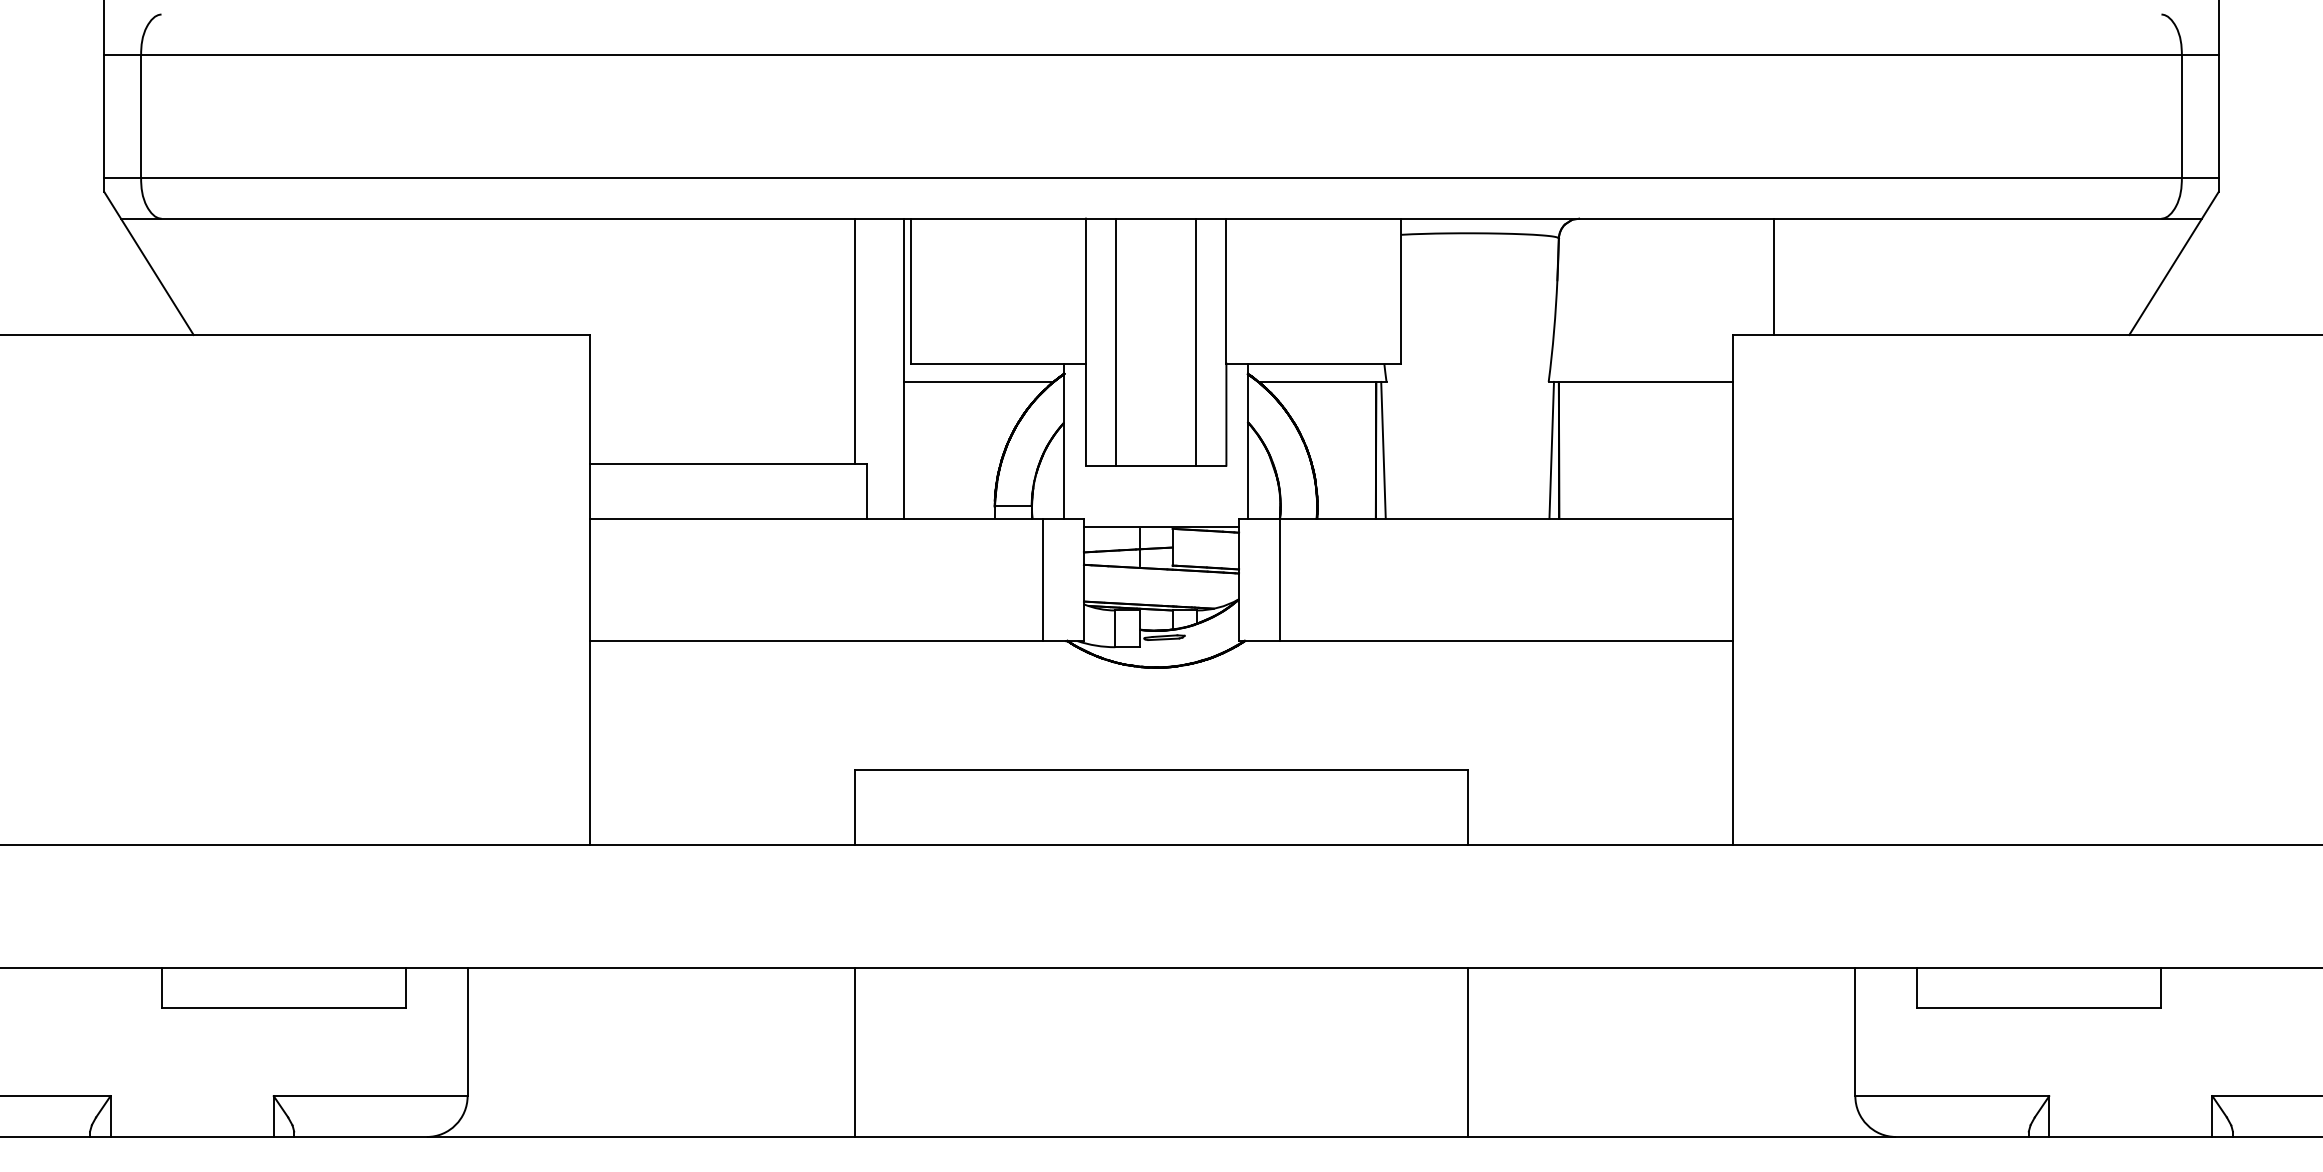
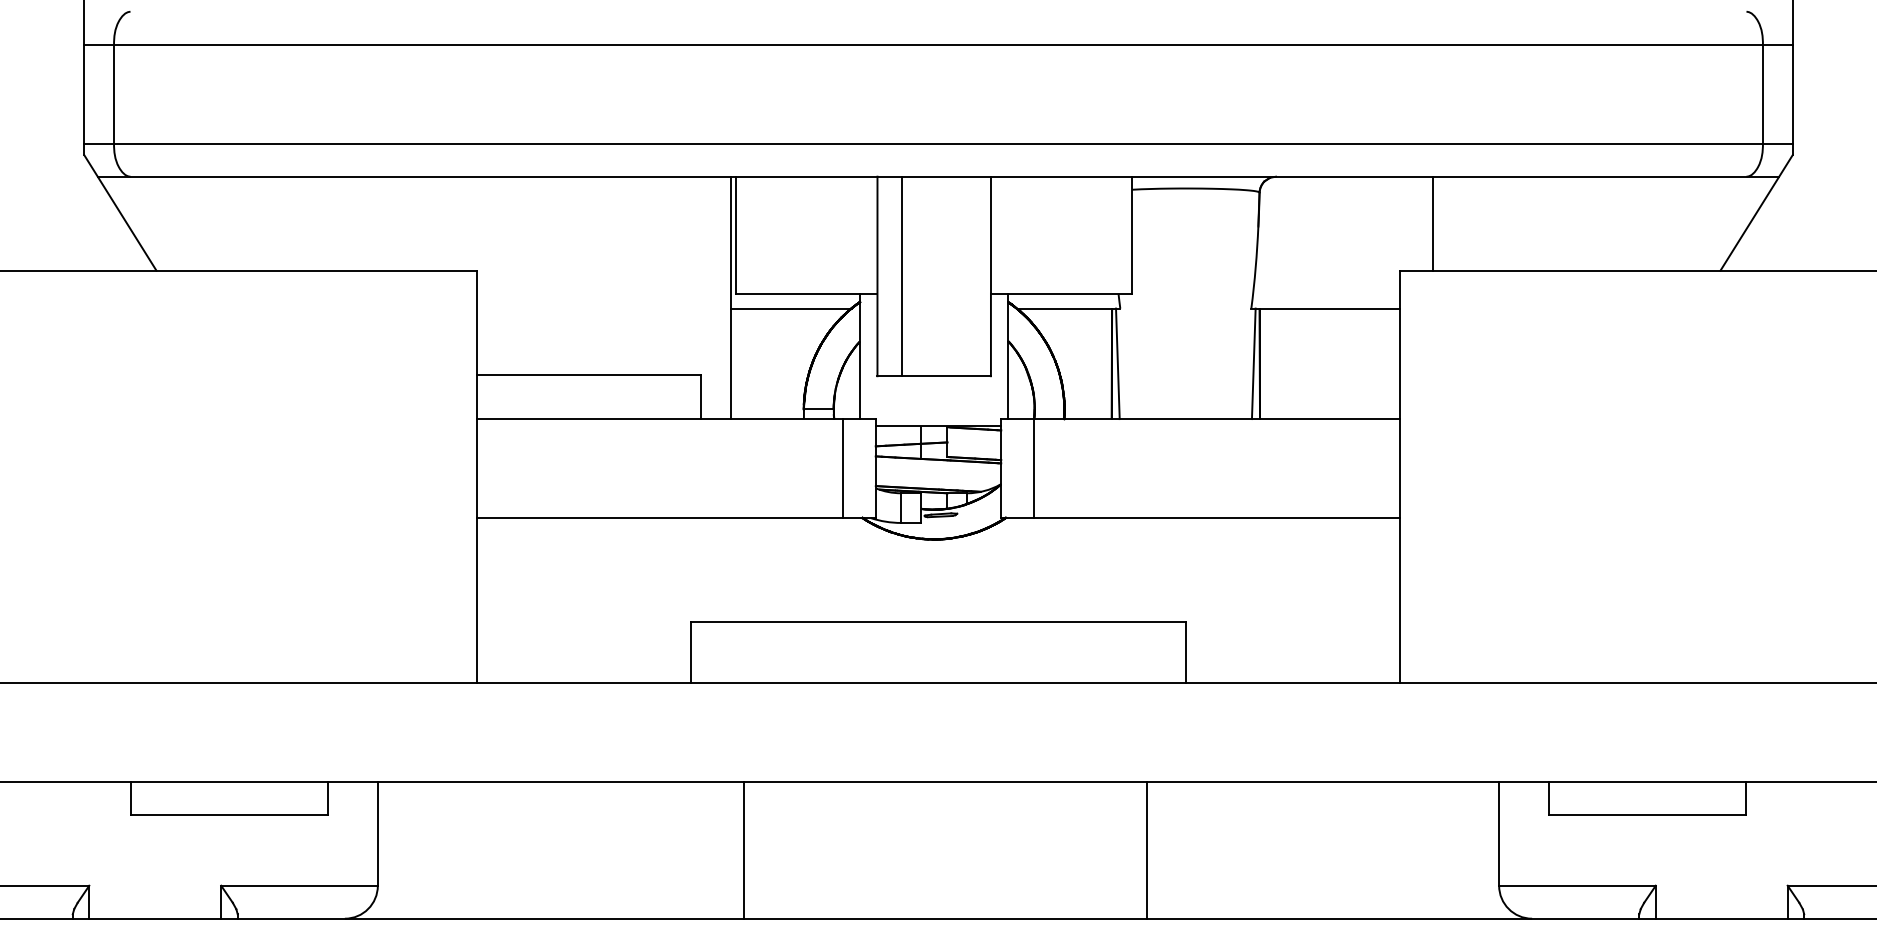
line: (855, 340) -> (691, 275), removed
line: (1196, 341) -> (966, 275), removed
line: (855, 1052) -> (744, 850), moved
line: (1467, 1052) -> (1146, 850), moved

